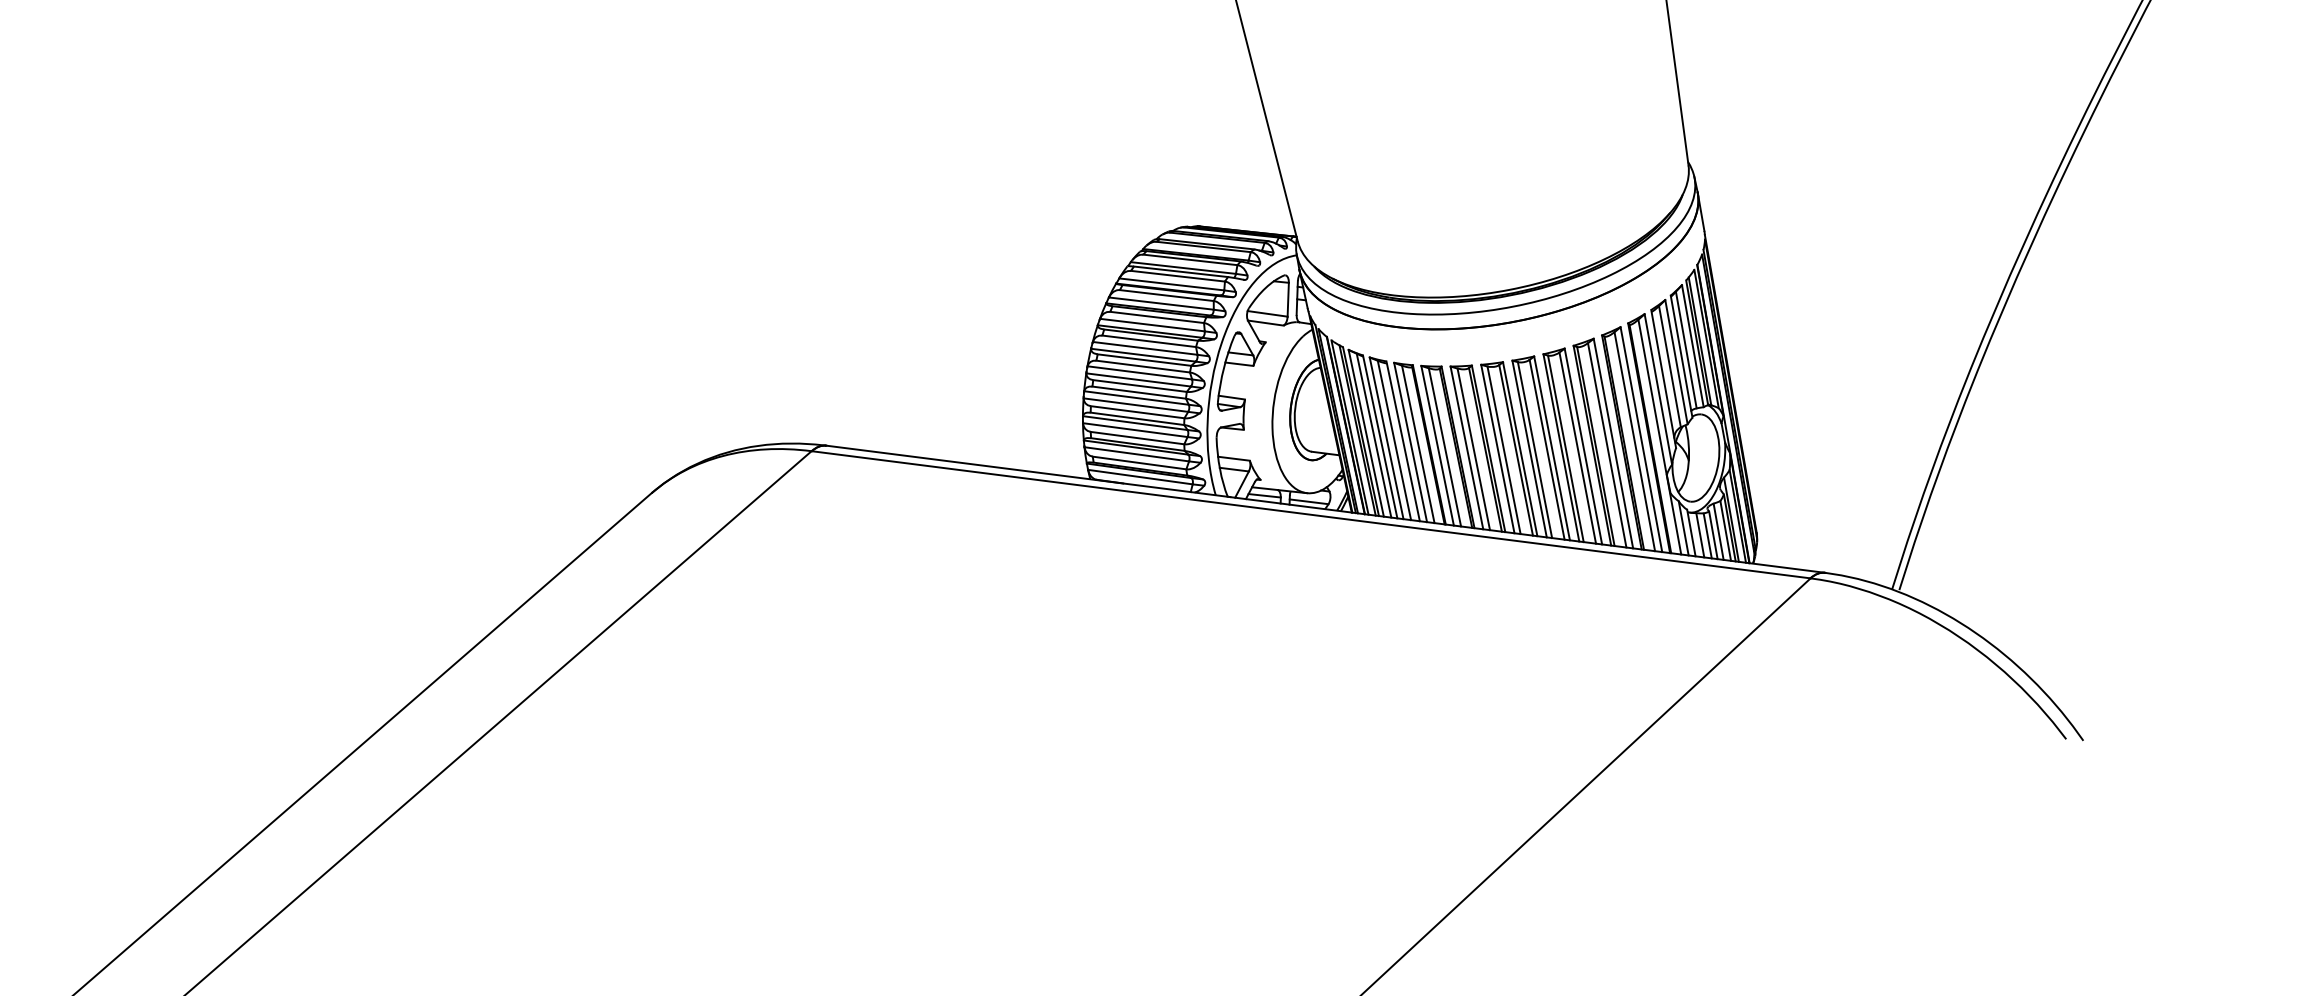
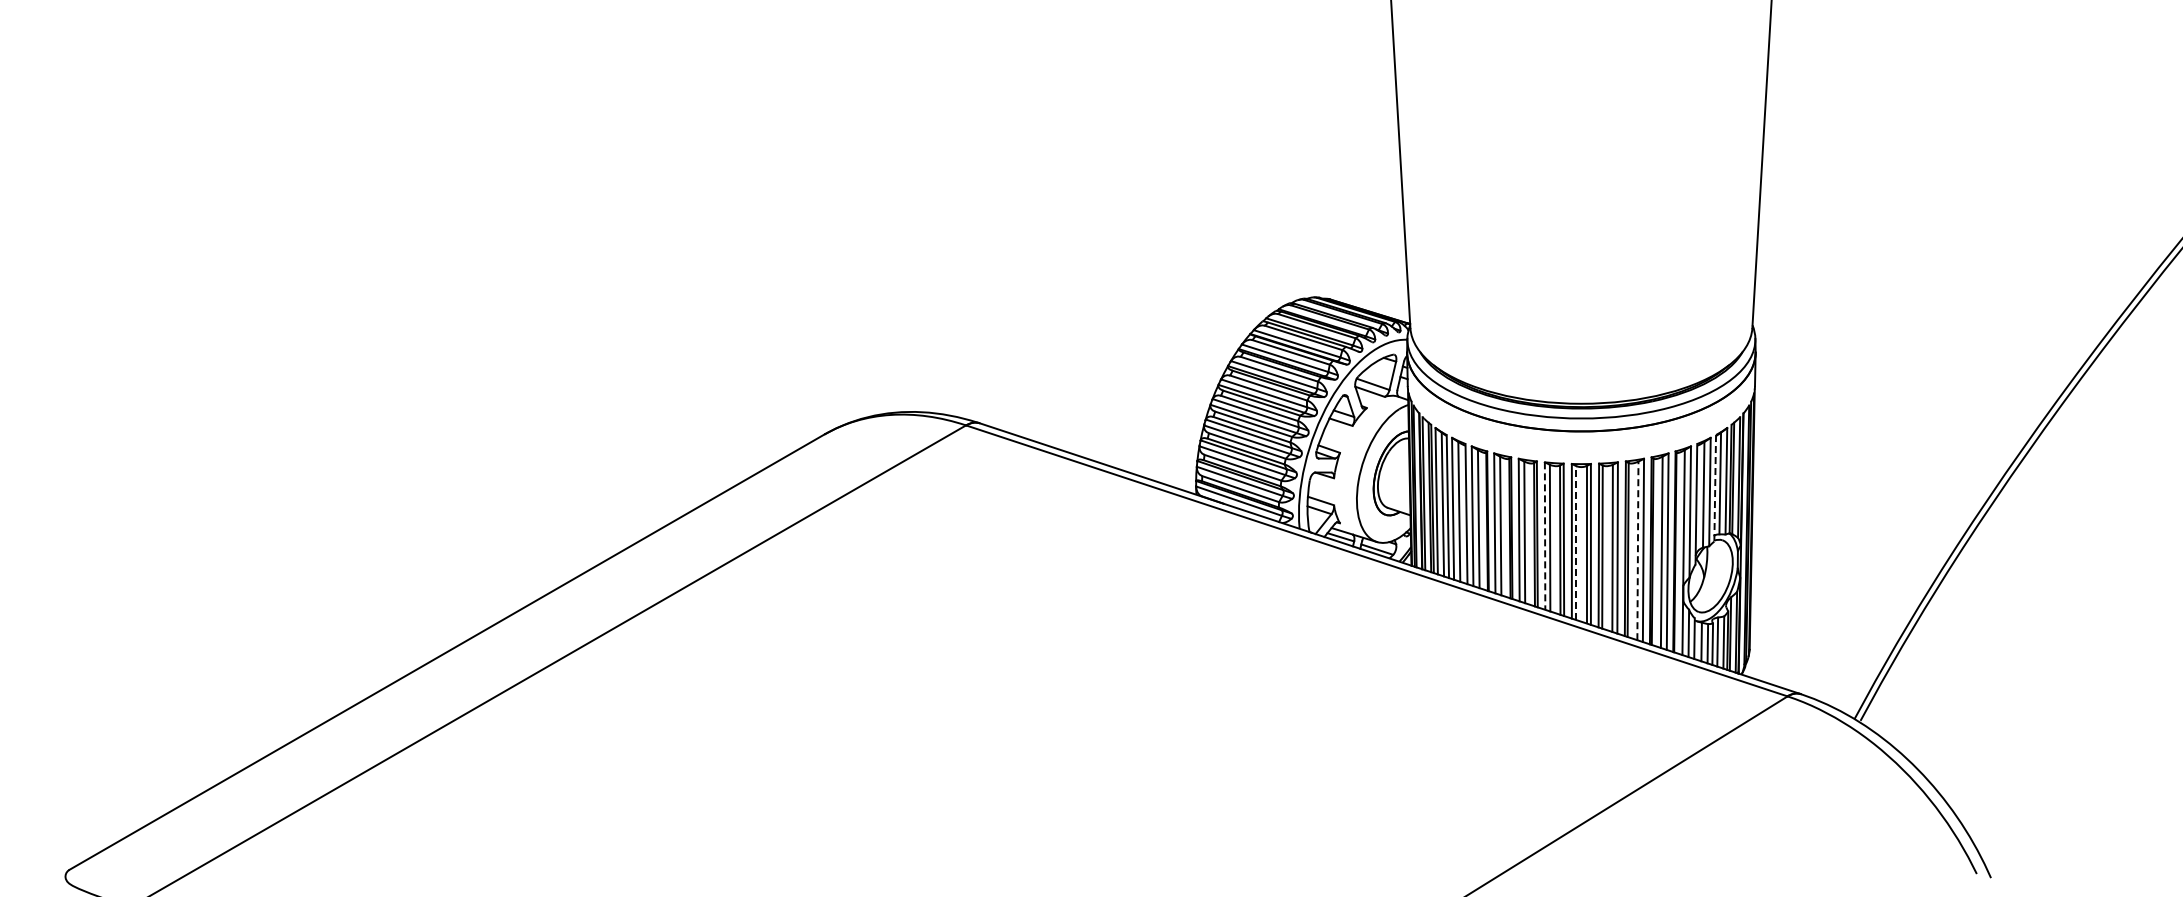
line: (1682, 356) -> (1715, 488), solid -> dashed
line: (1606, 444) -> (1637, 550), solid -> dashed
line: (1498, 449) -> (1545, 536), solid -> dashed
line: (1535, 450) -> (1576, 543), solid -> dashed

